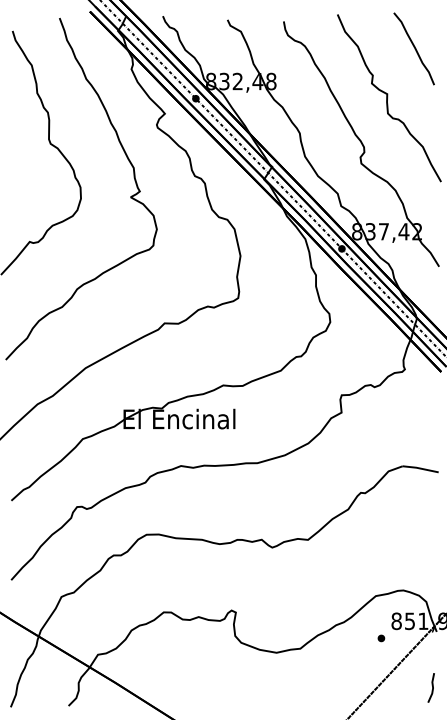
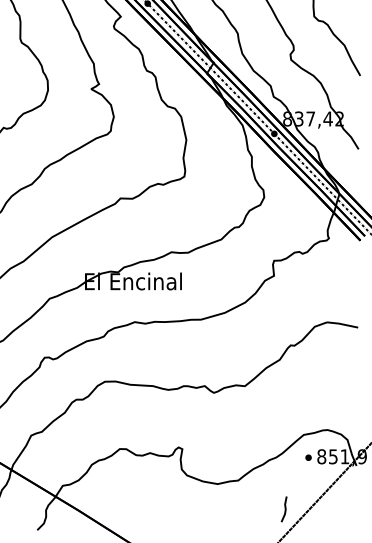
part: (381, 638) -> (308, 457), moved
line: (432, 687) -> (285, 508), moved

